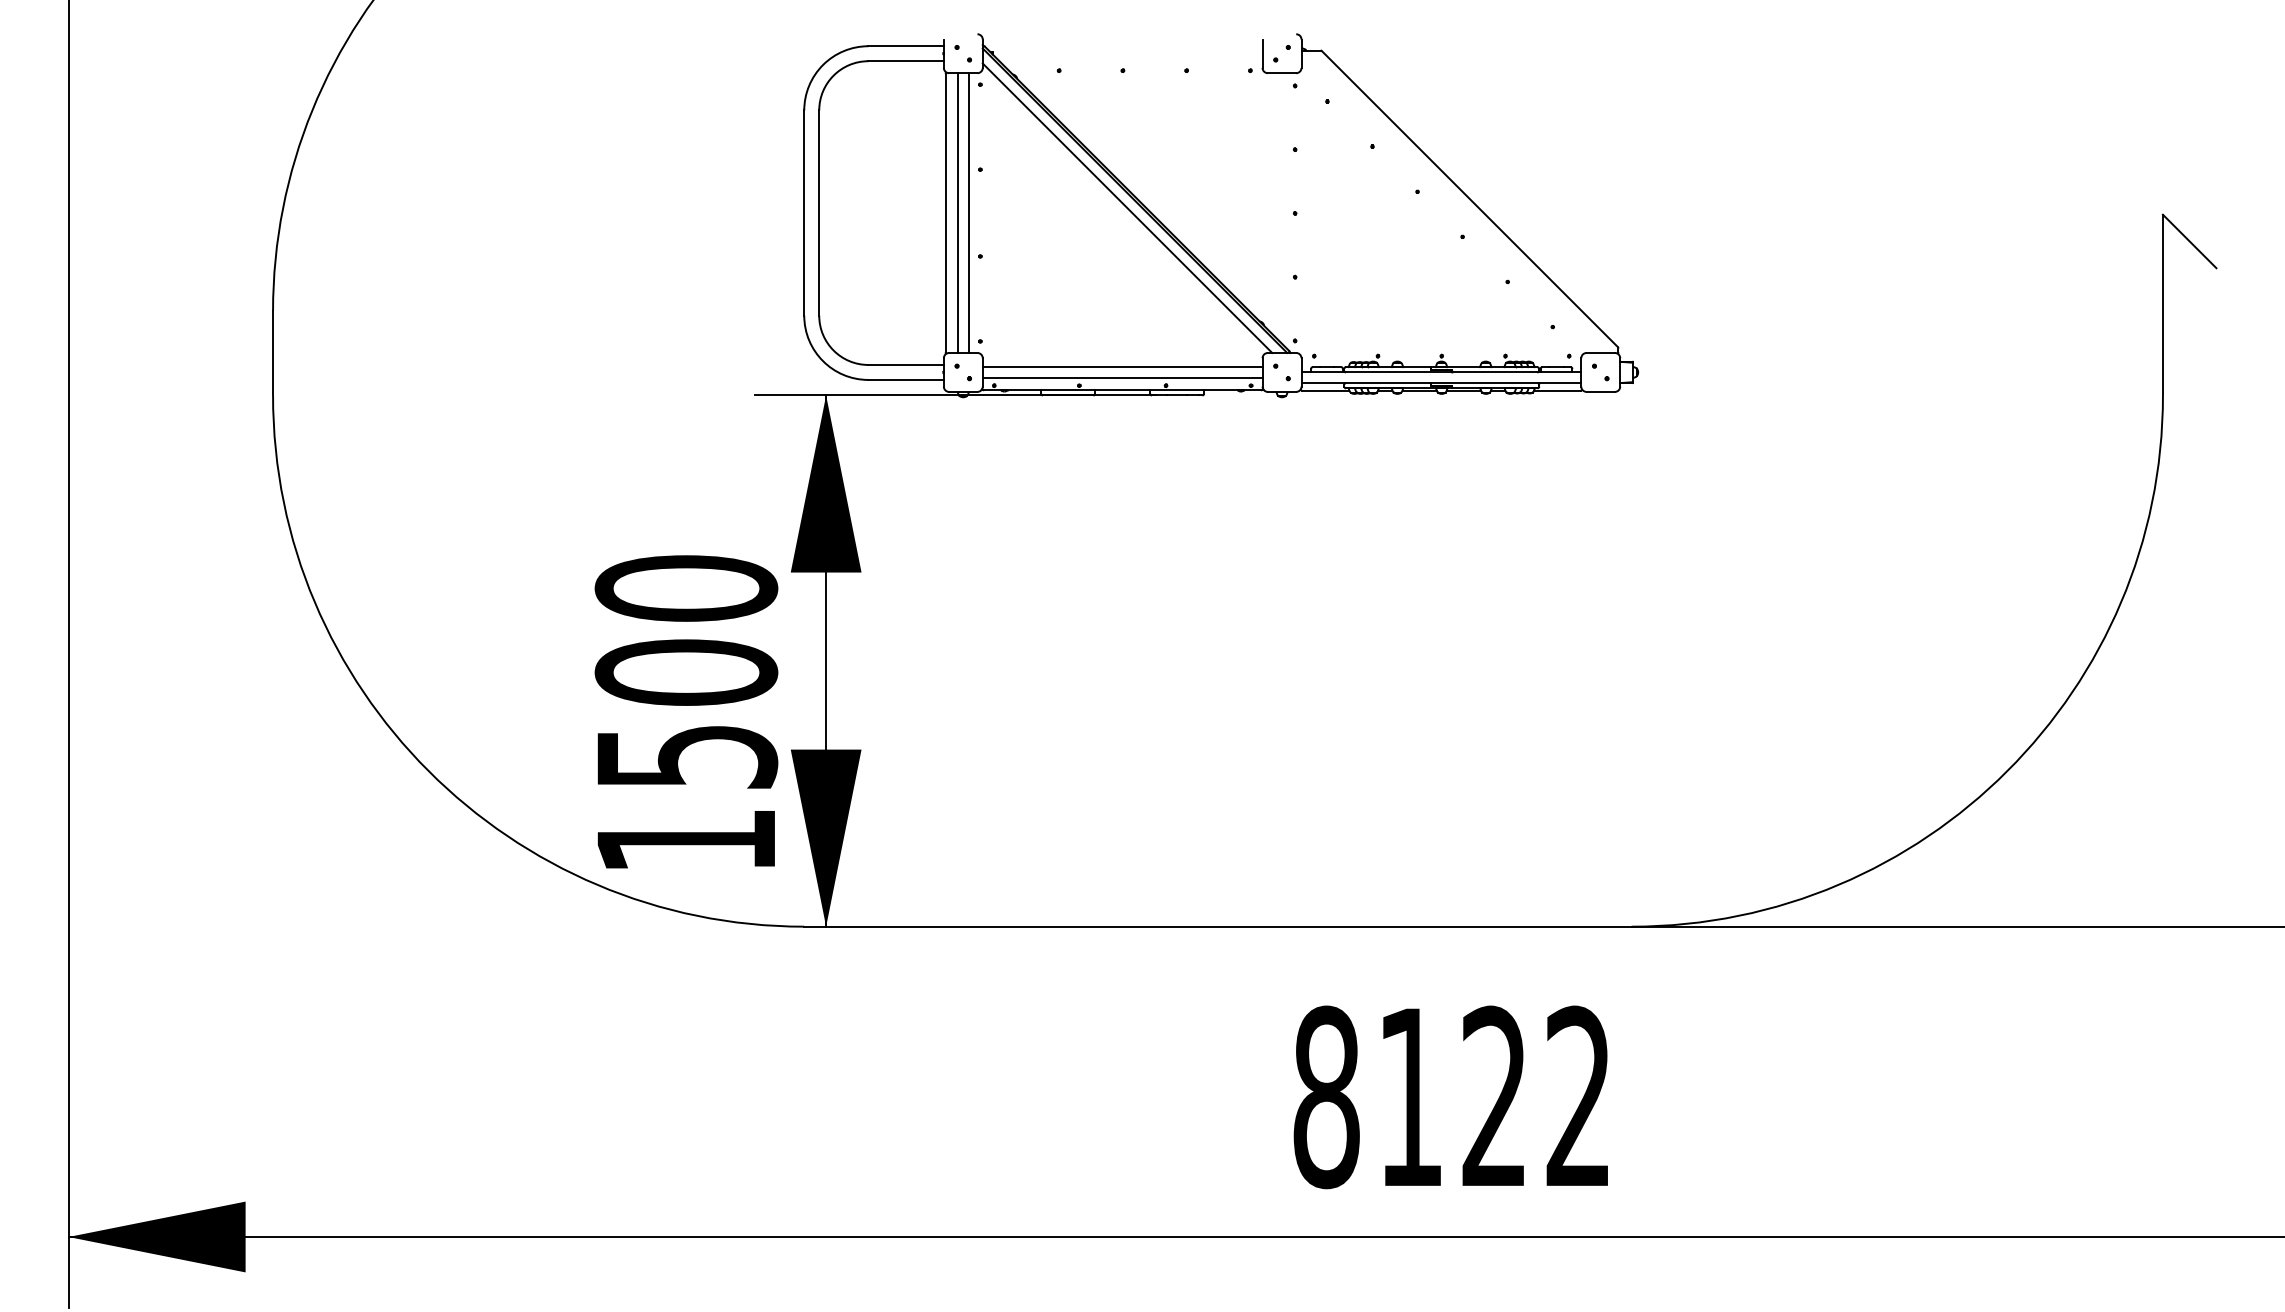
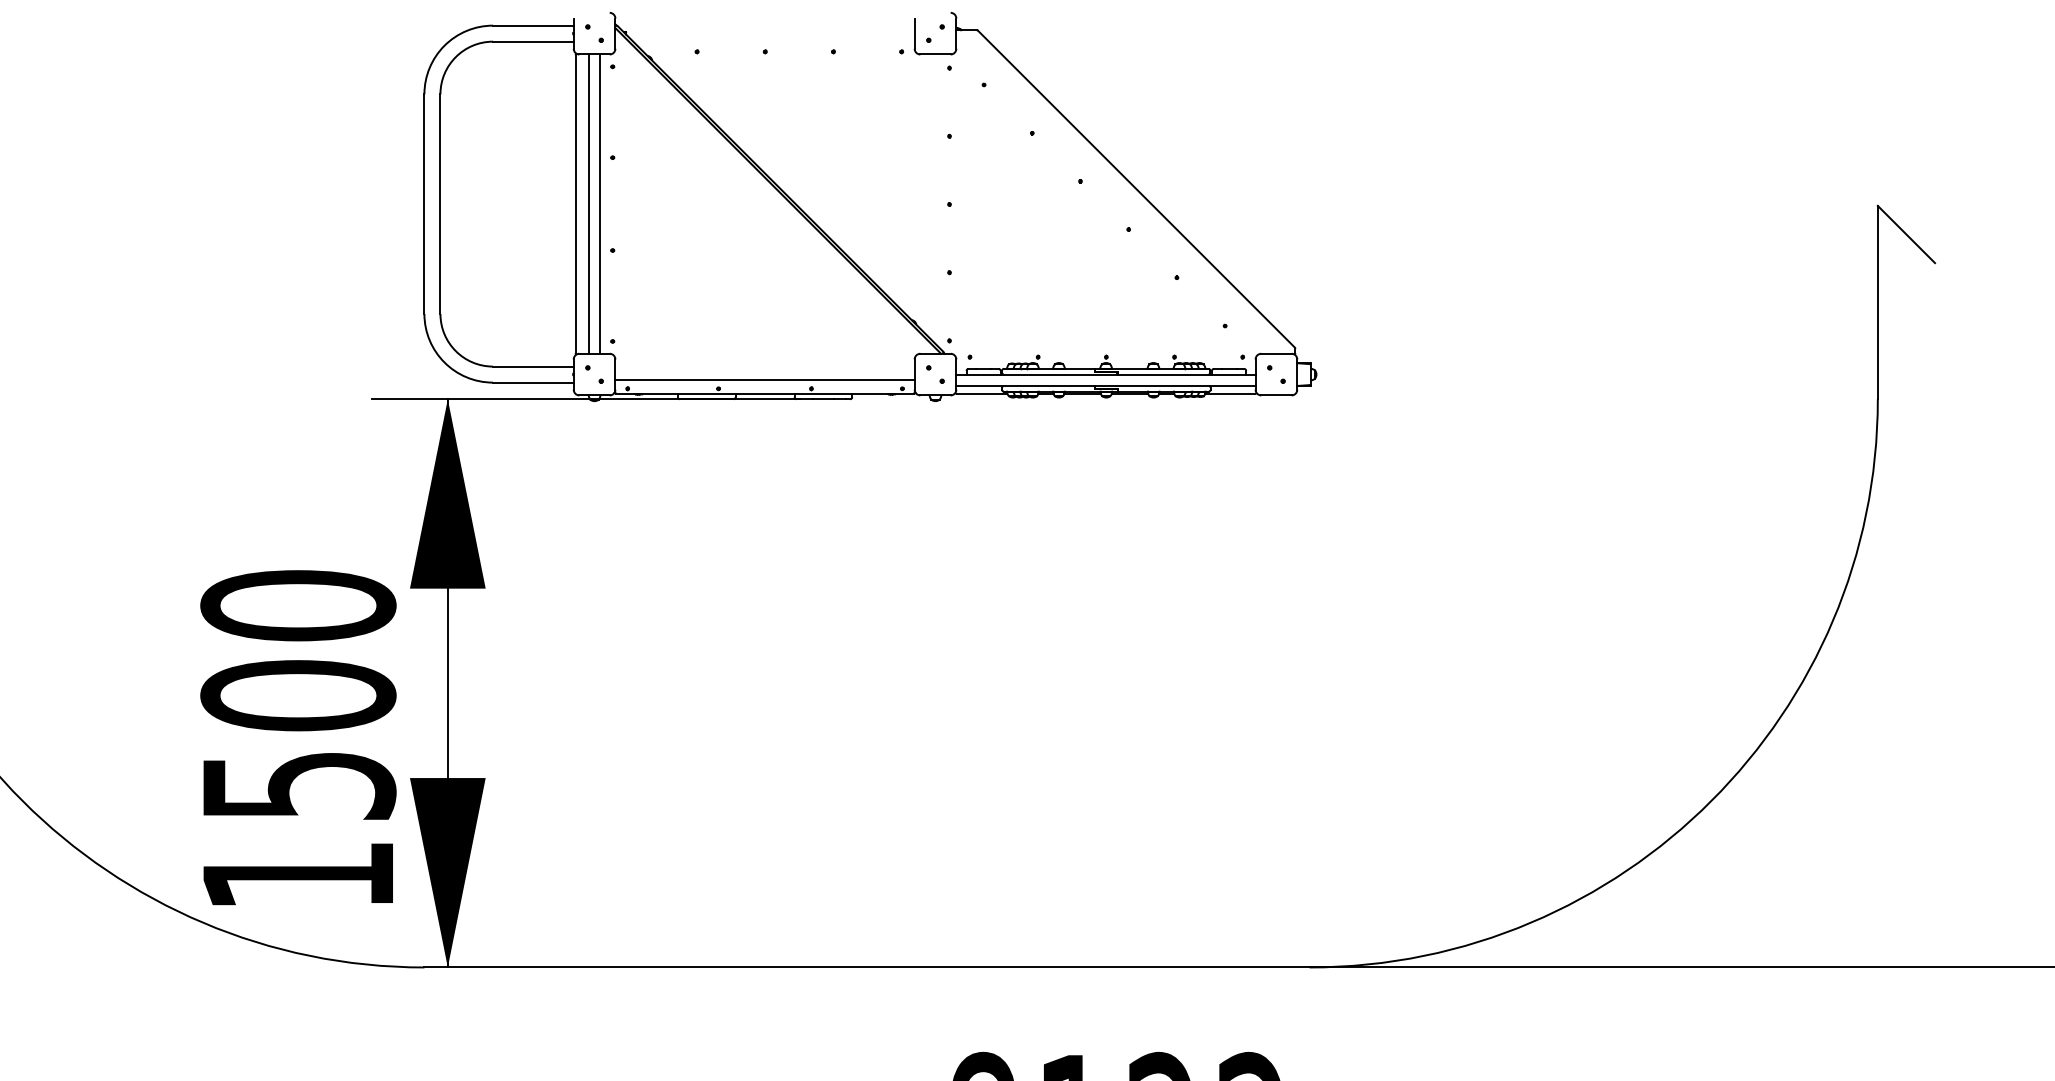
line: (1127, 207) -> (770, 198), removed
line: (1122, 367) -> (764, 369), removed

